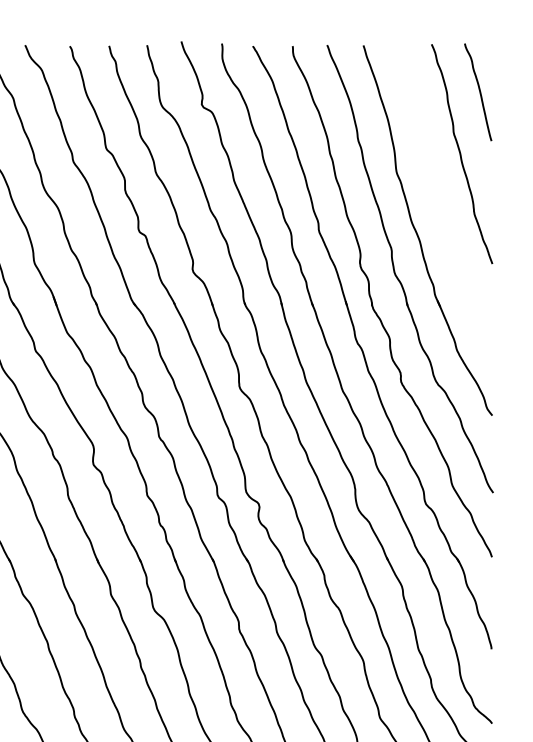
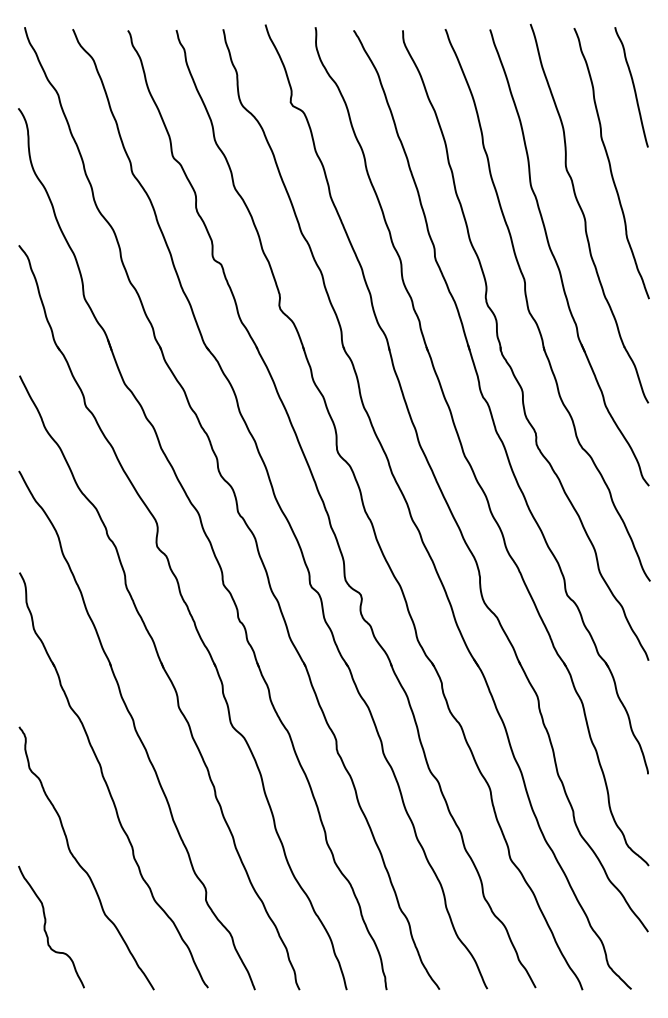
part: (444, 194) -> (589, 213), added

